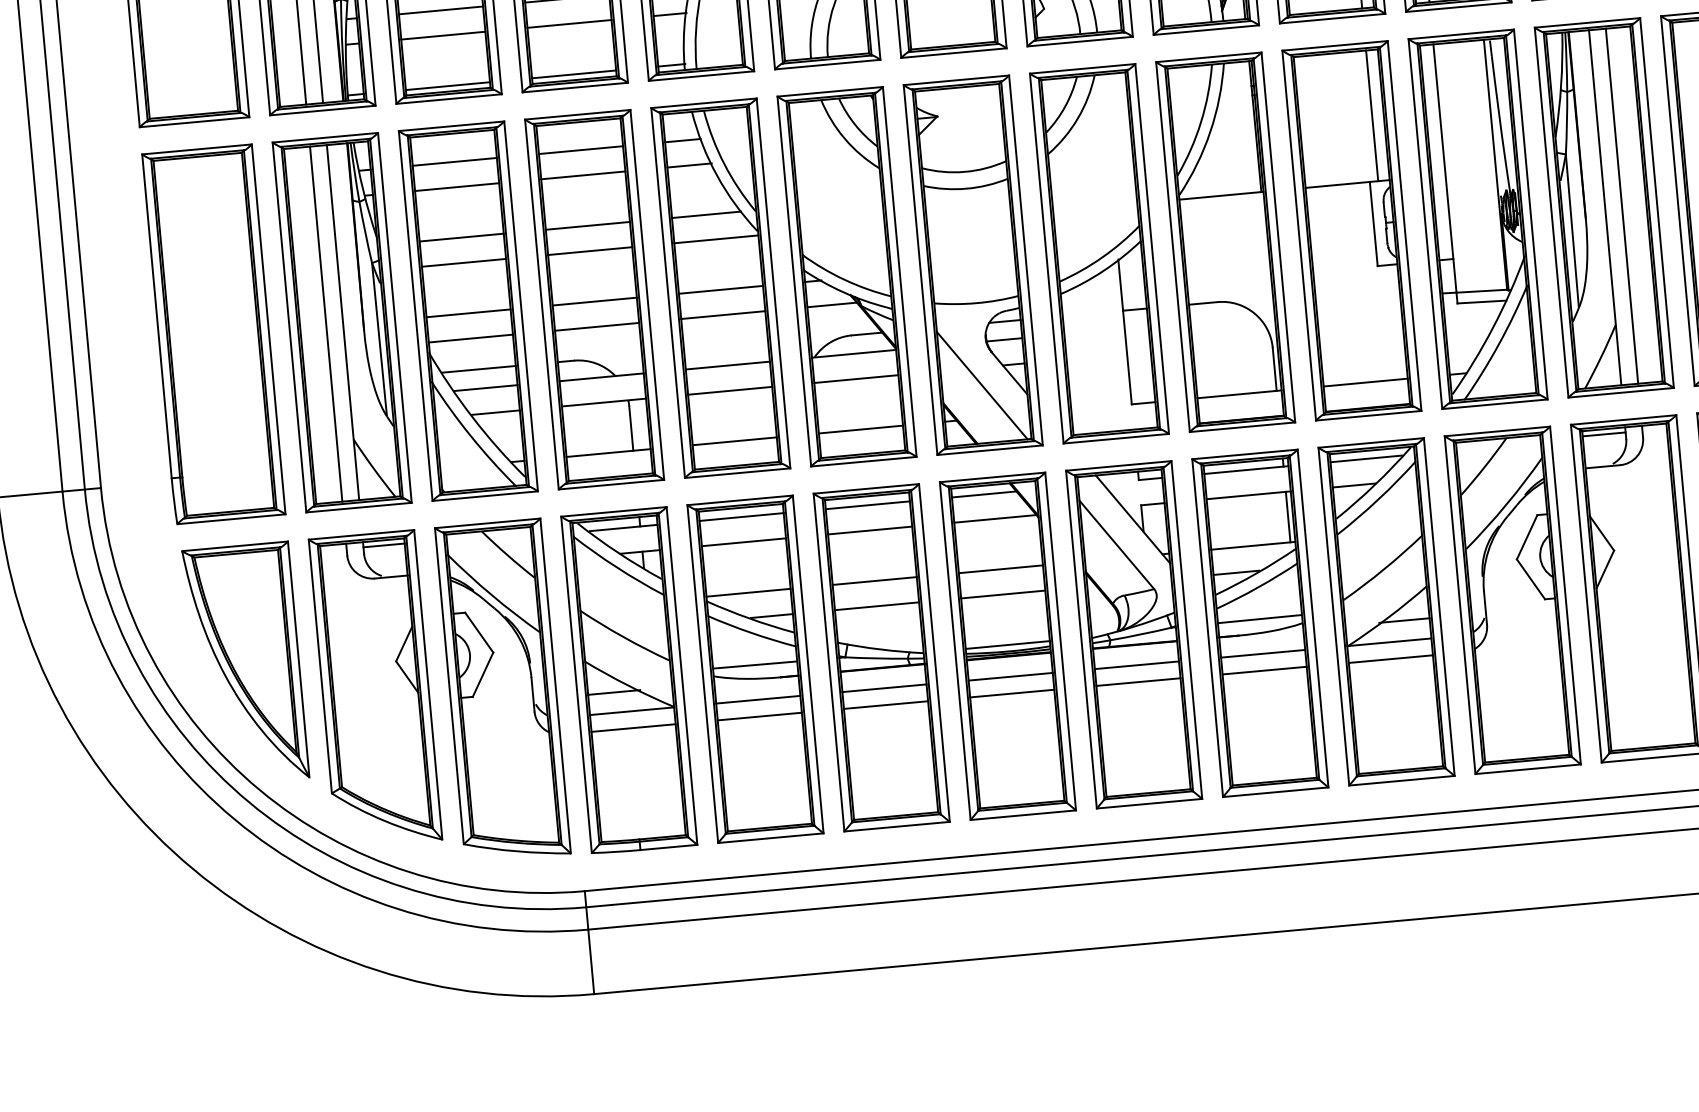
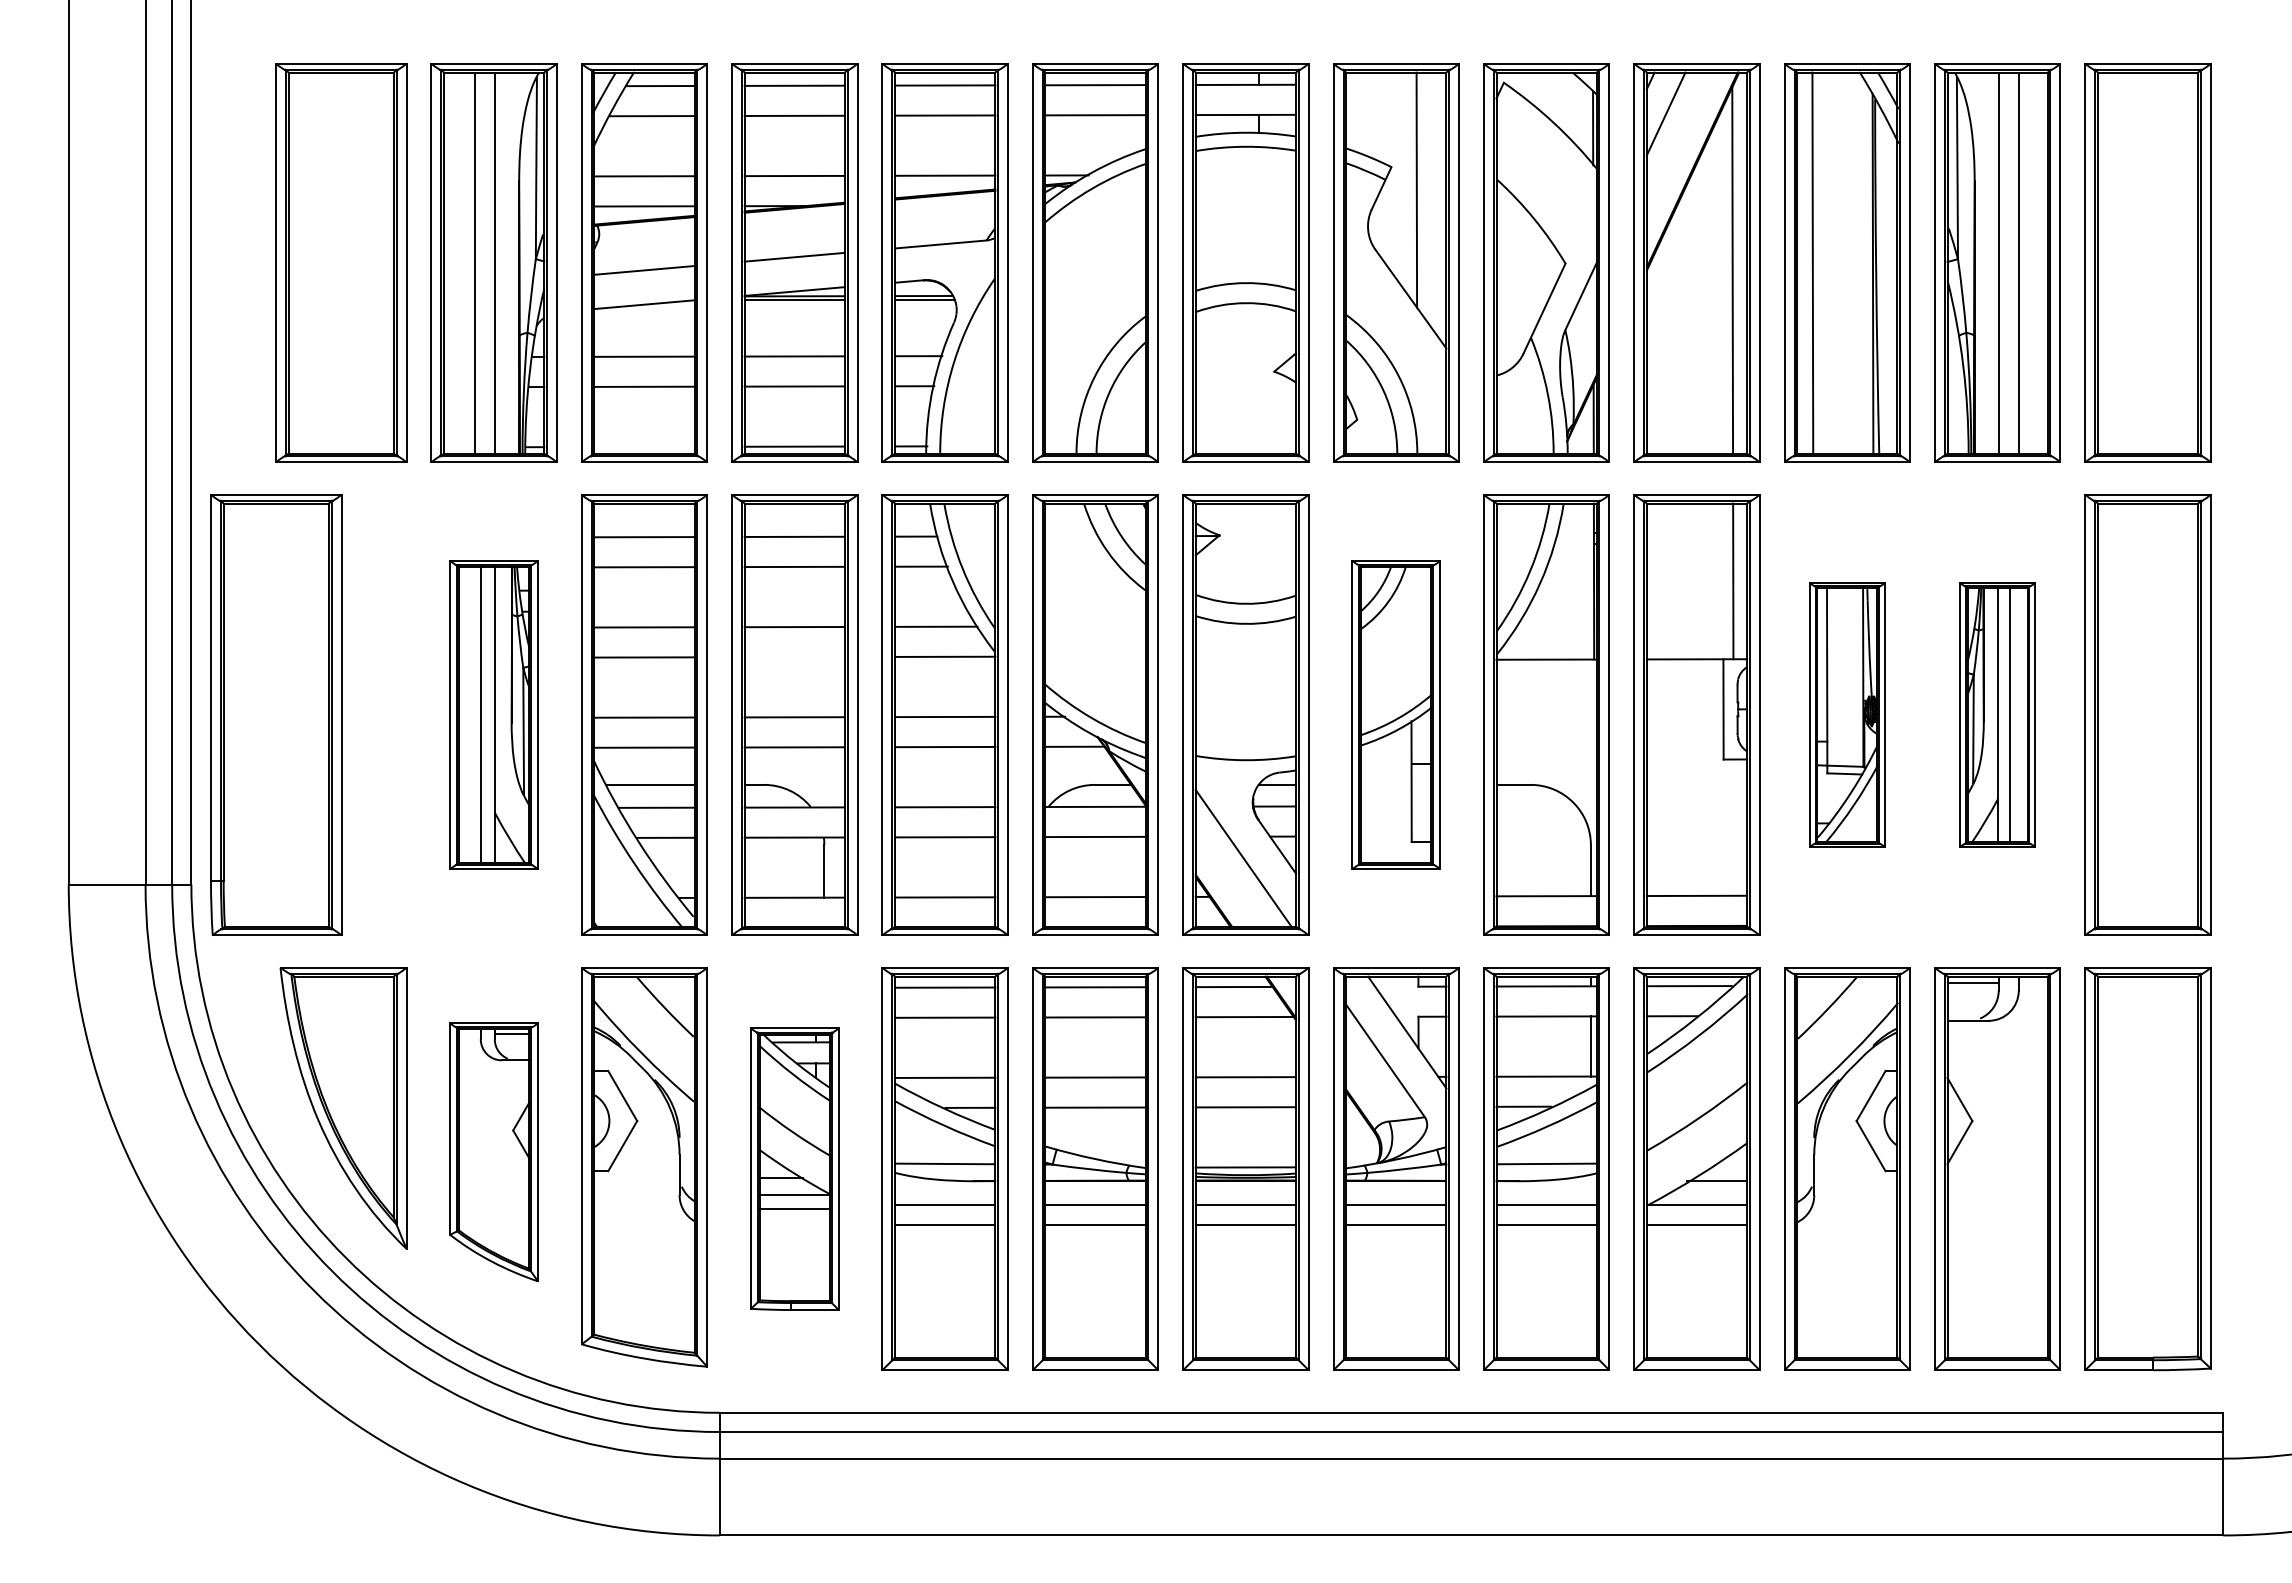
line: (447, 85) -> (644, 446), removed
part: (1604, 207) -> (1997, 714), size x0.6
part: (1478, 218) -> (1847, 714), size x0.6
line: (589, 251) -> (794, 657), removed
part: (1099, 253) -> (1396, 714), size x0.7
part: (341, 322) -> (493, 714), size x0.7
part: (214, 333) -> (276, 714), moved
part: (629, 681) -> (794, 1169), size x0.7
part: (375, 689) -> (493, 1152), size x0.7

